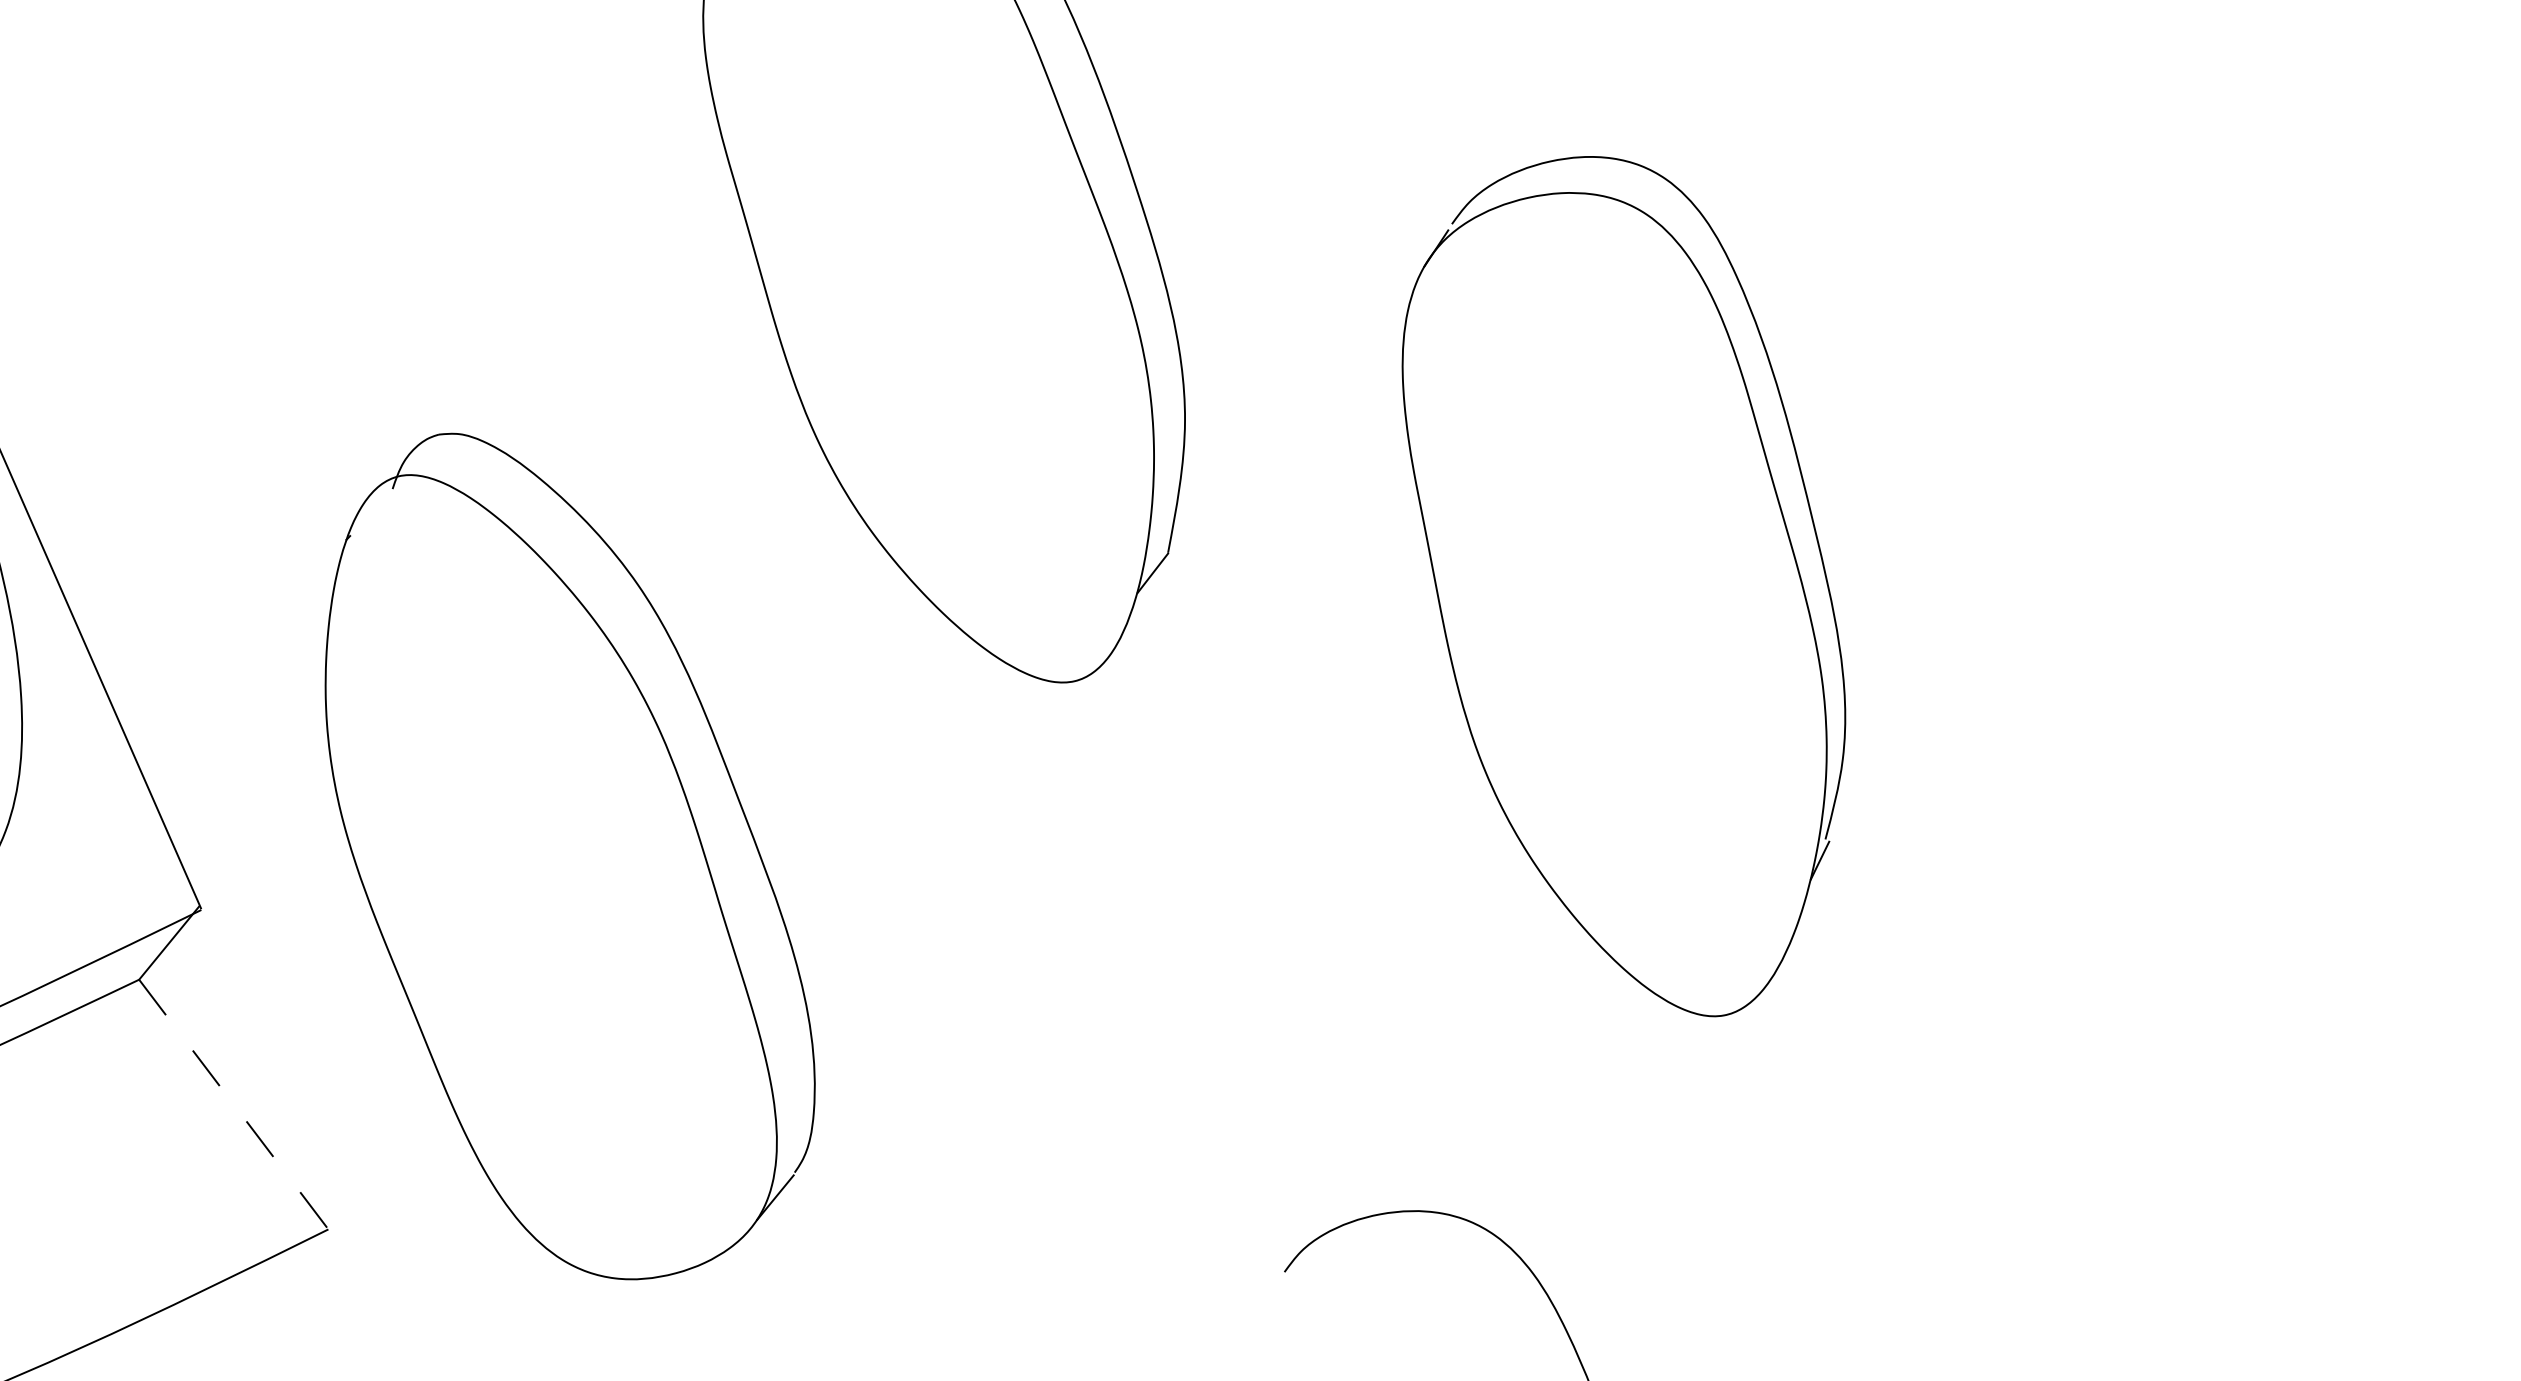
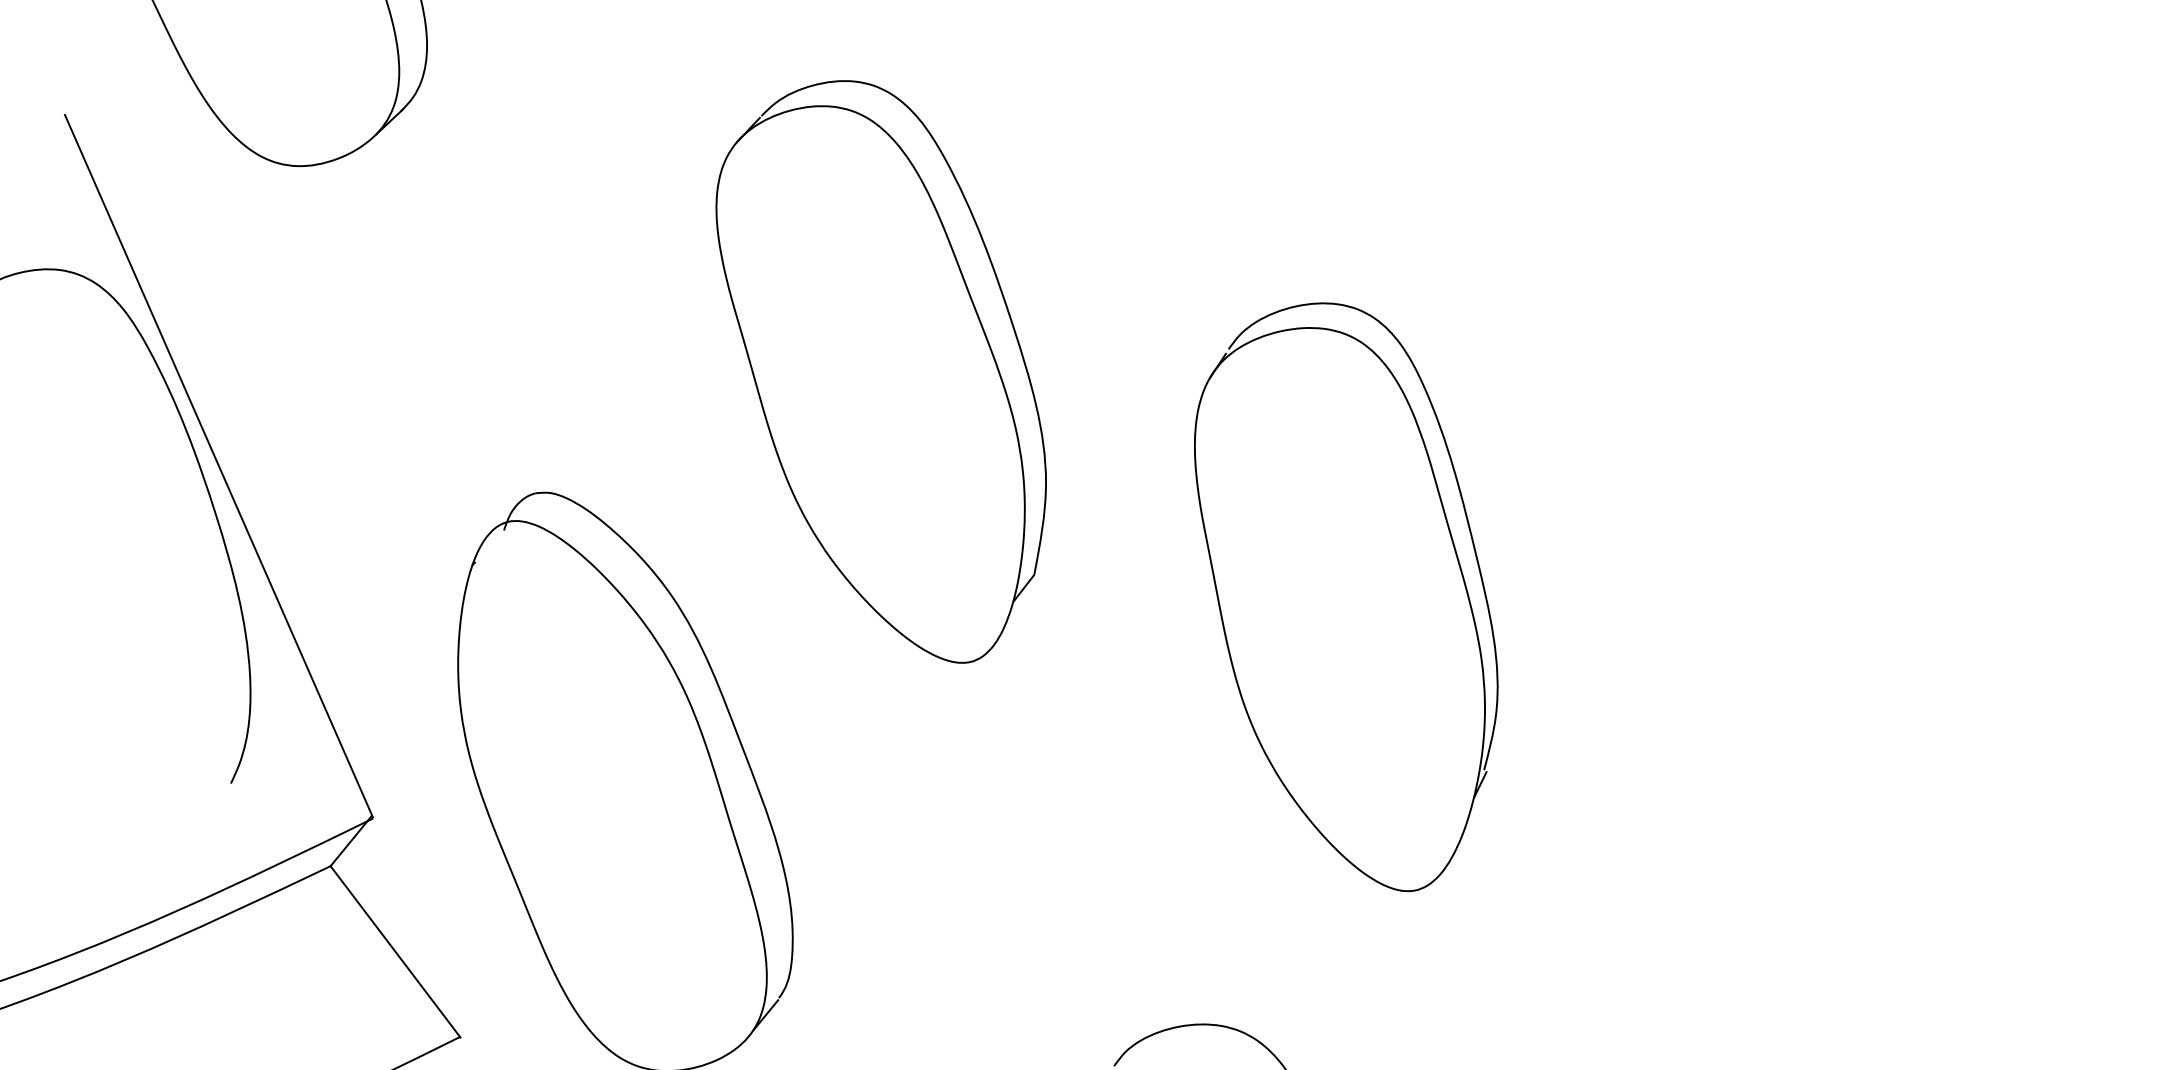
line: (234, 1104) -> (395, 951), dashed -> solid

